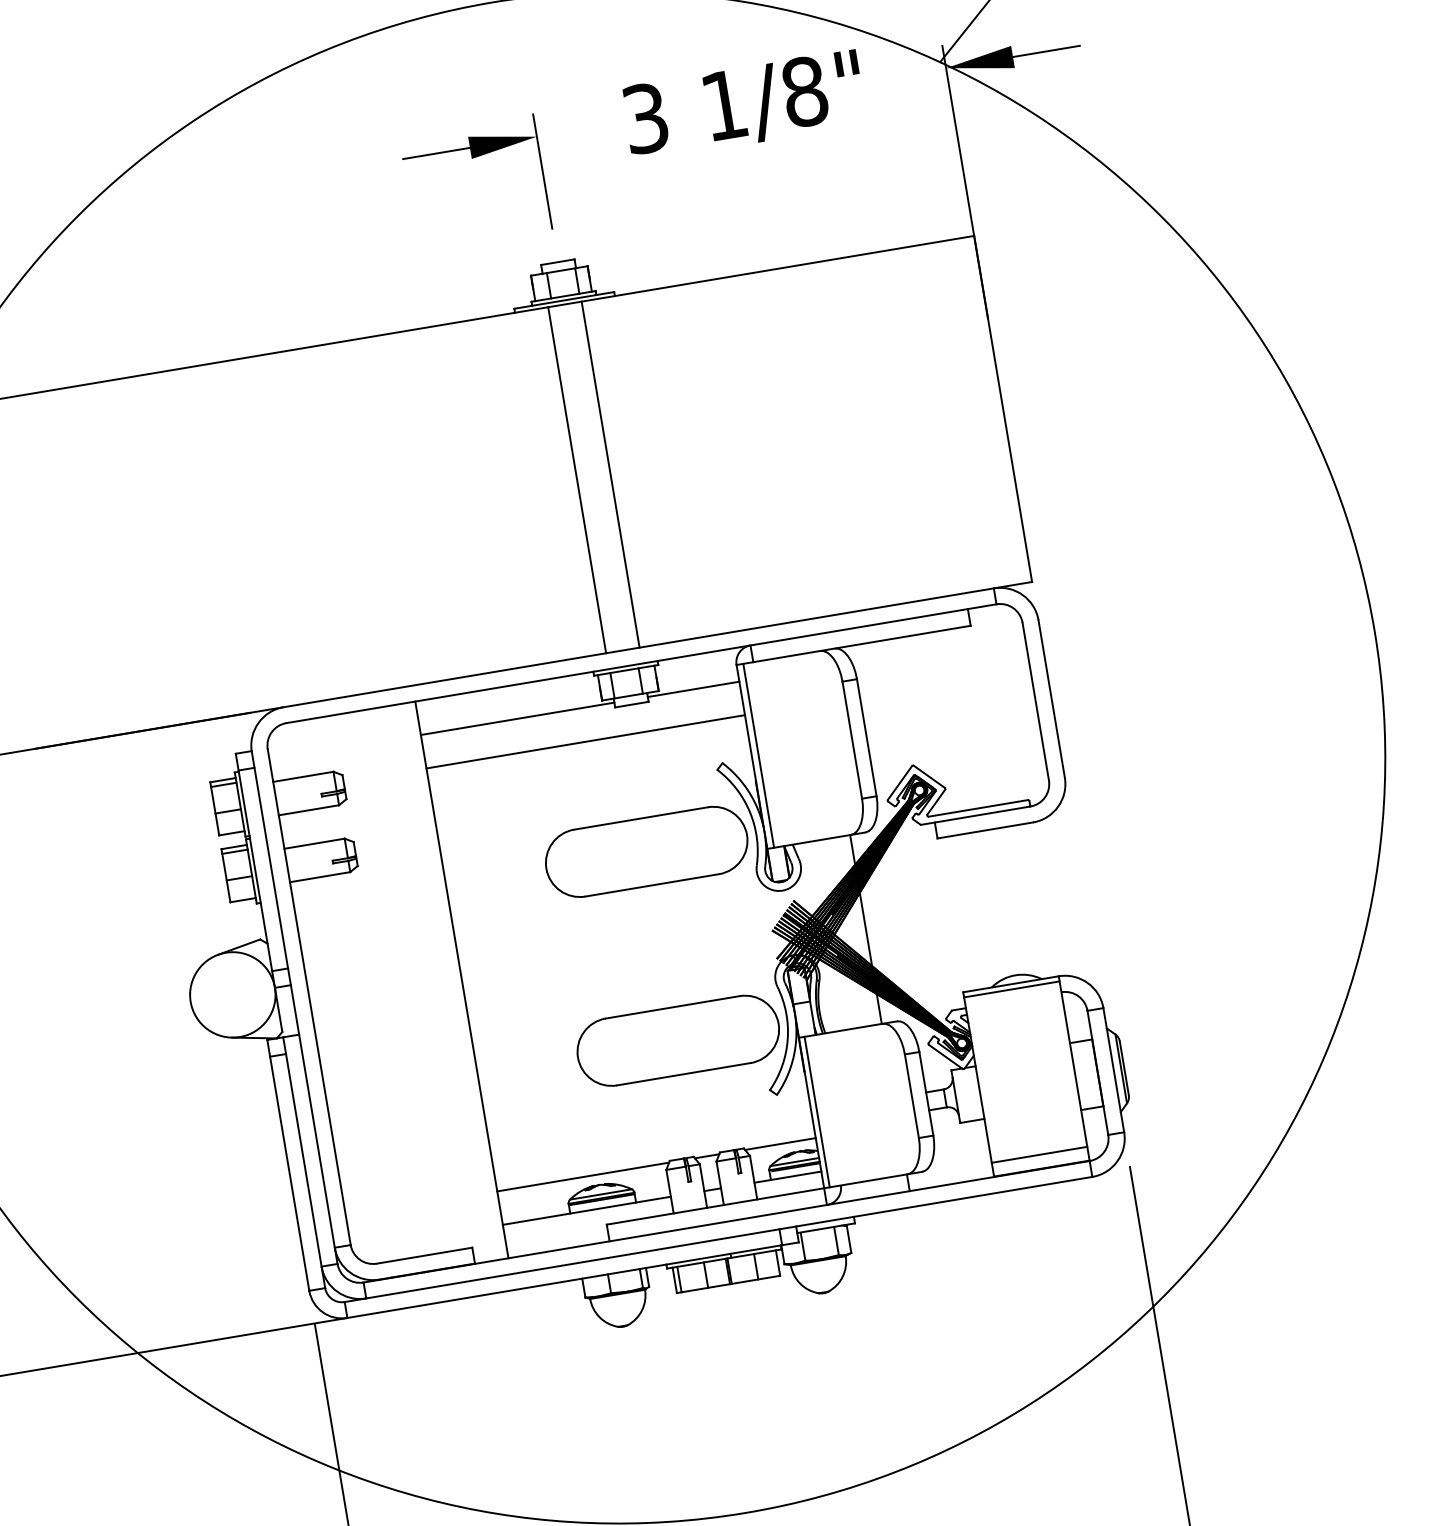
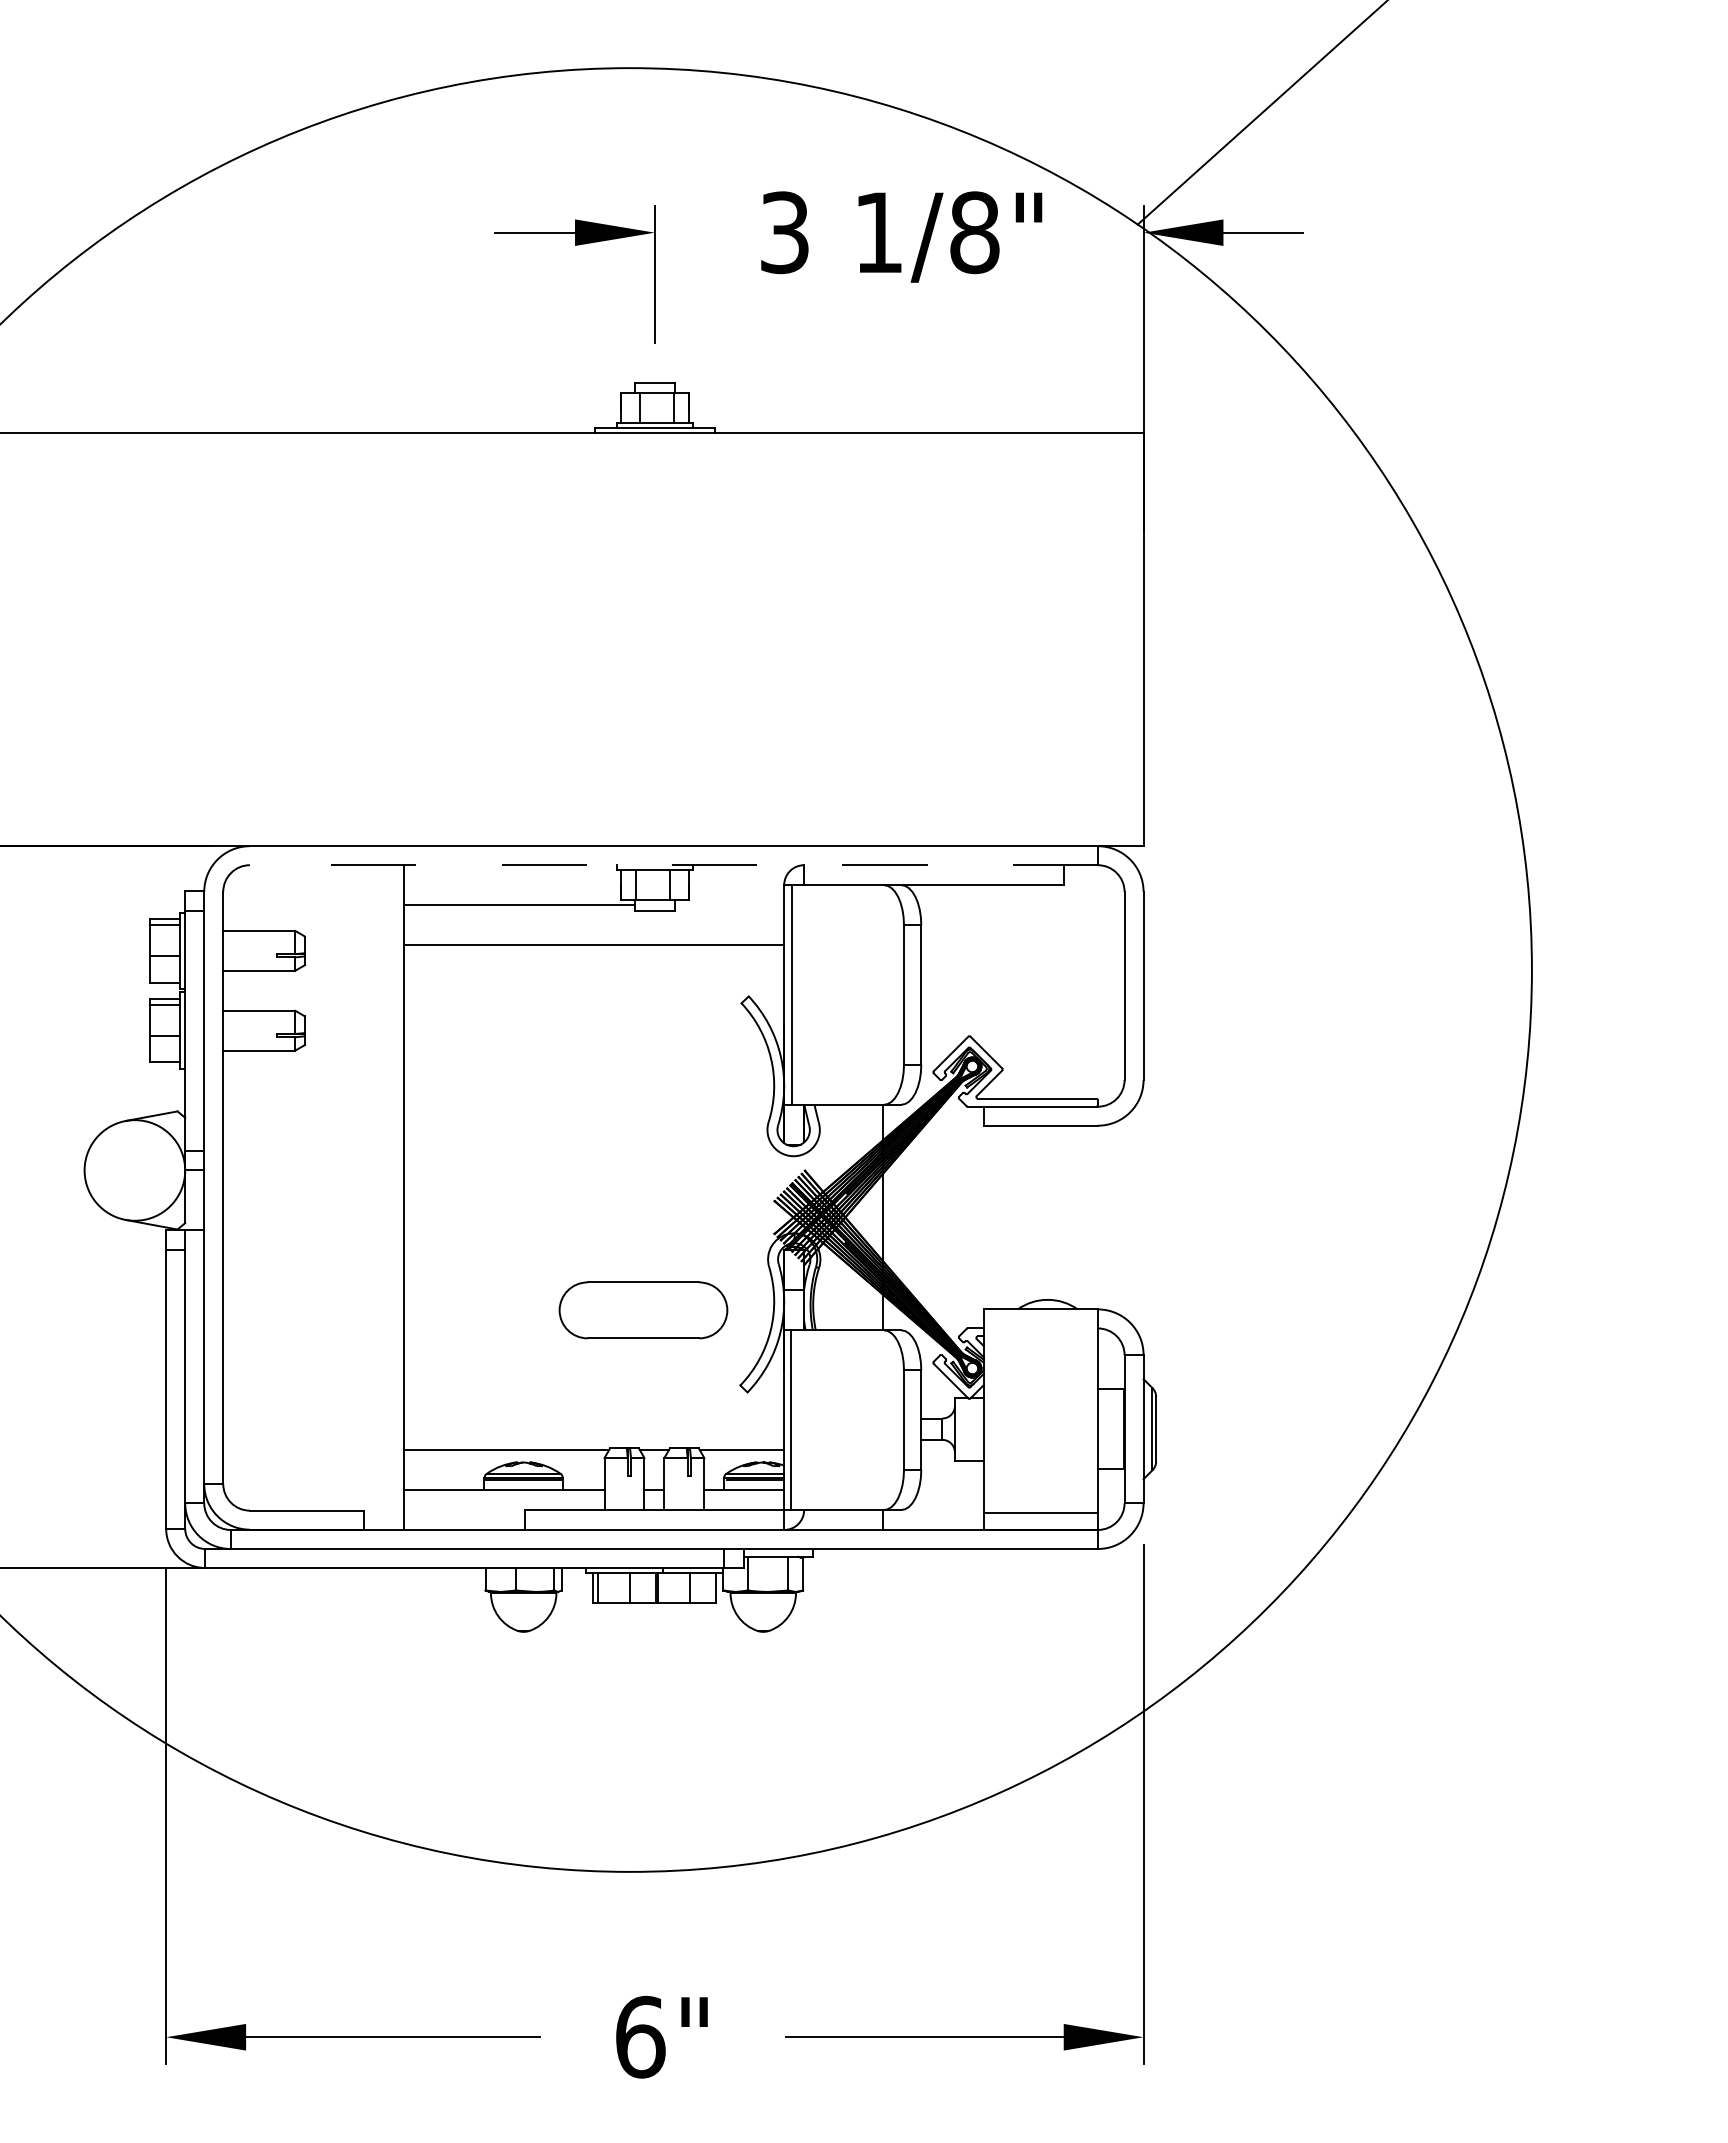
line: (610, 474) -> (674, 639), removed
line: (576, 480) -> (634, 639), removed
line: (641, 664) -> (673, 865), solid -> dashed
line: (693, 689) -> (729, 905), removed
part: (646, 851) -> (643, 1084), removed
line: (1011, 989) -> (1040, 1315), removed
part: (678, 1040) -> (643, 1310), size x0.7

